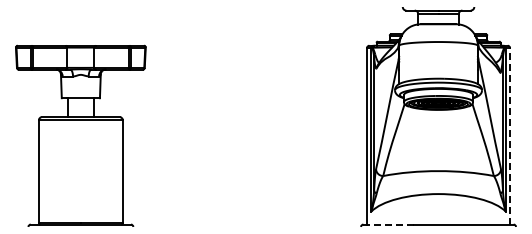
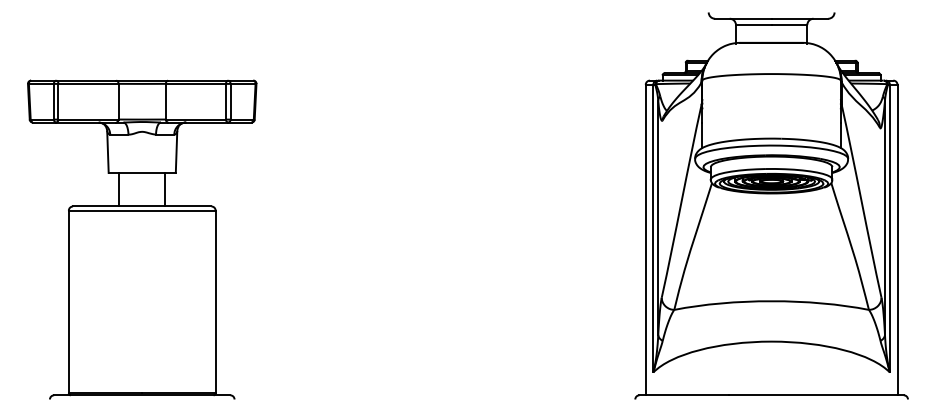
line: (510, 135) -> (898, 238), dashed -> solid
line: (389, 224) -> (685, 395), dashed -> solid

